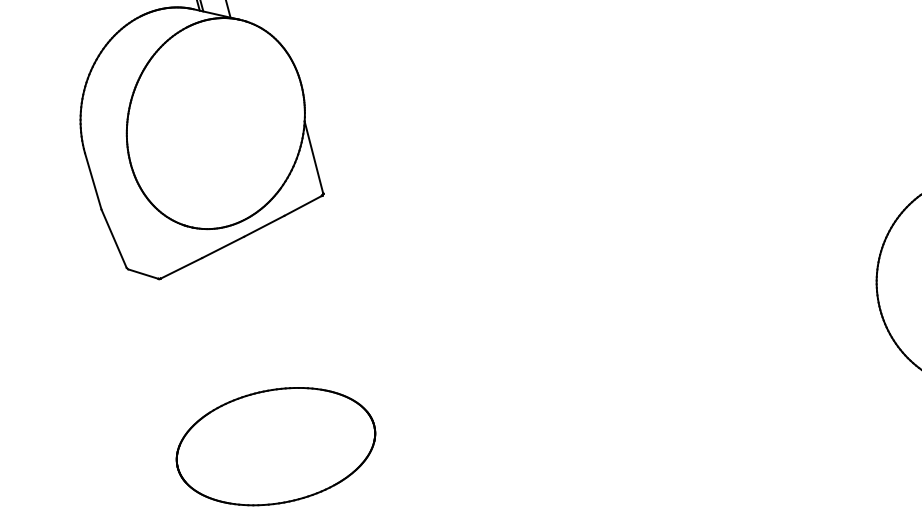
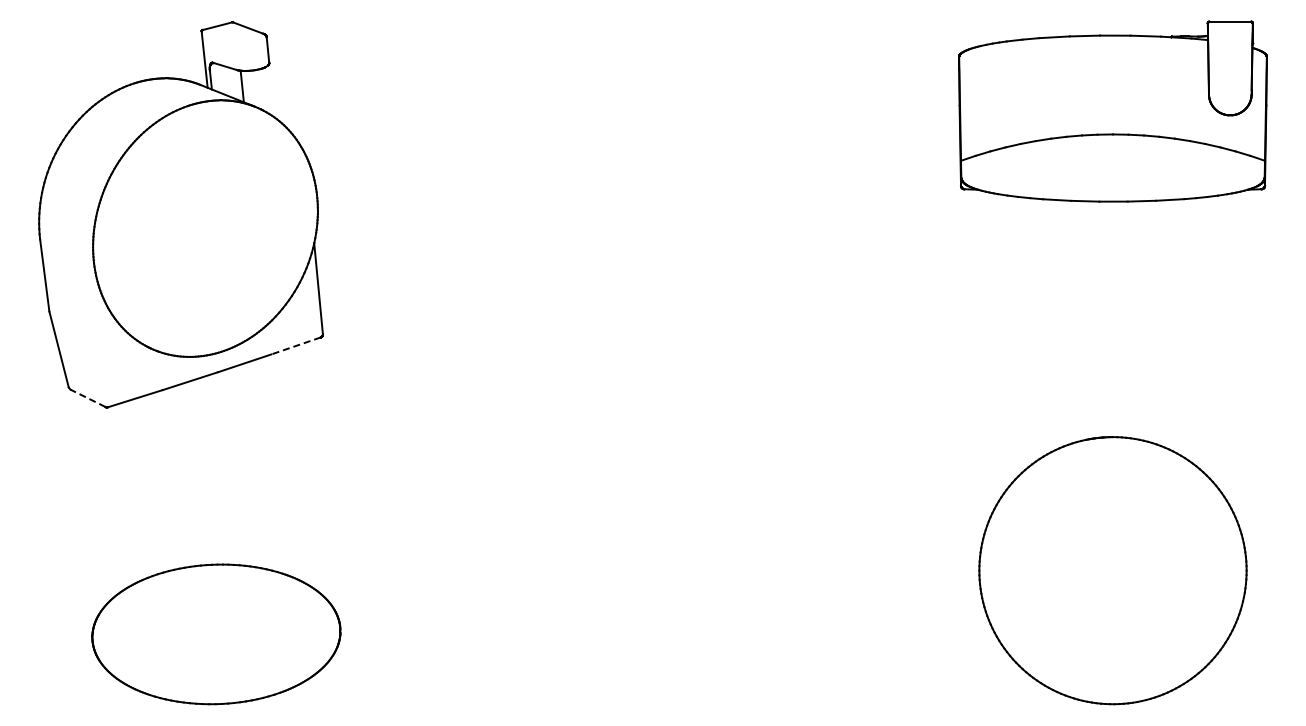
line: (302, 206) -> (295, 346), solid -> dashed
line: (143, 274) -> (87, 398), solid -> dashed

